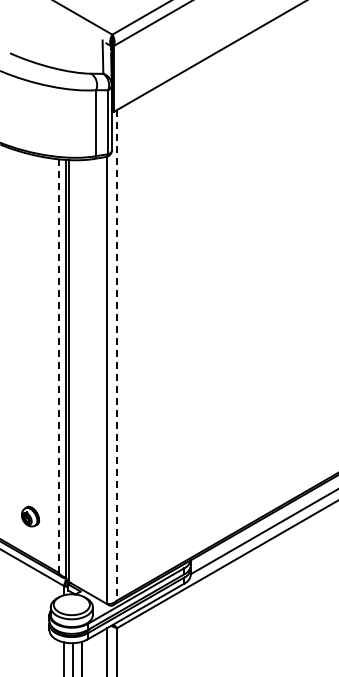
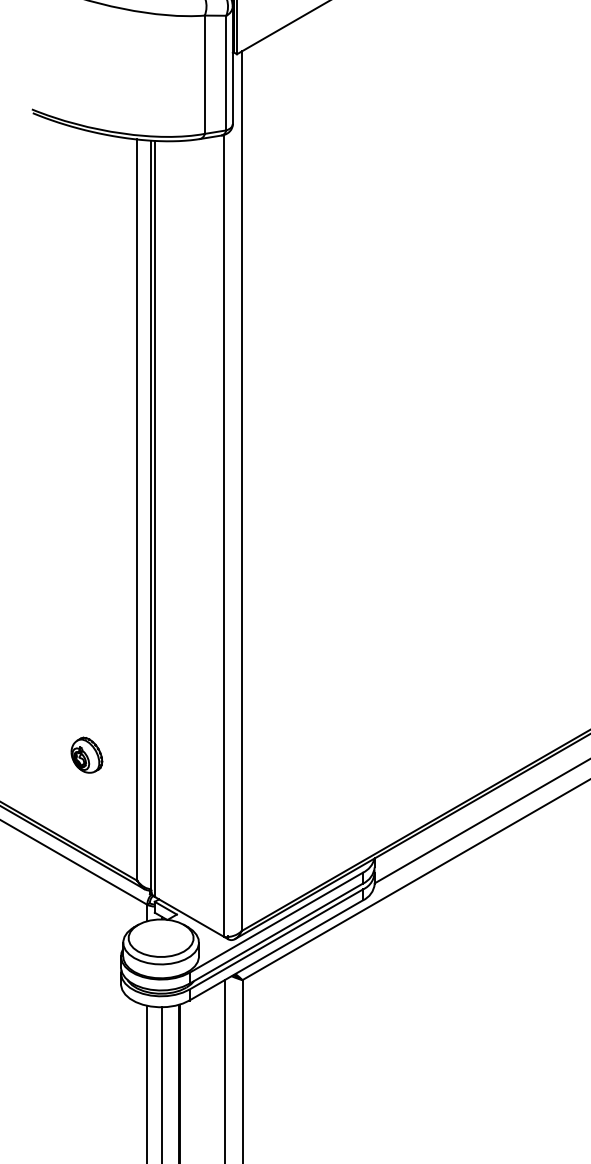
line: (116, 355) -> (241, 491), dashed -> solid
line: (58, 366) -> (137, 511), dashed -> solid
part: (30, 516) -> (86, 754), moved

